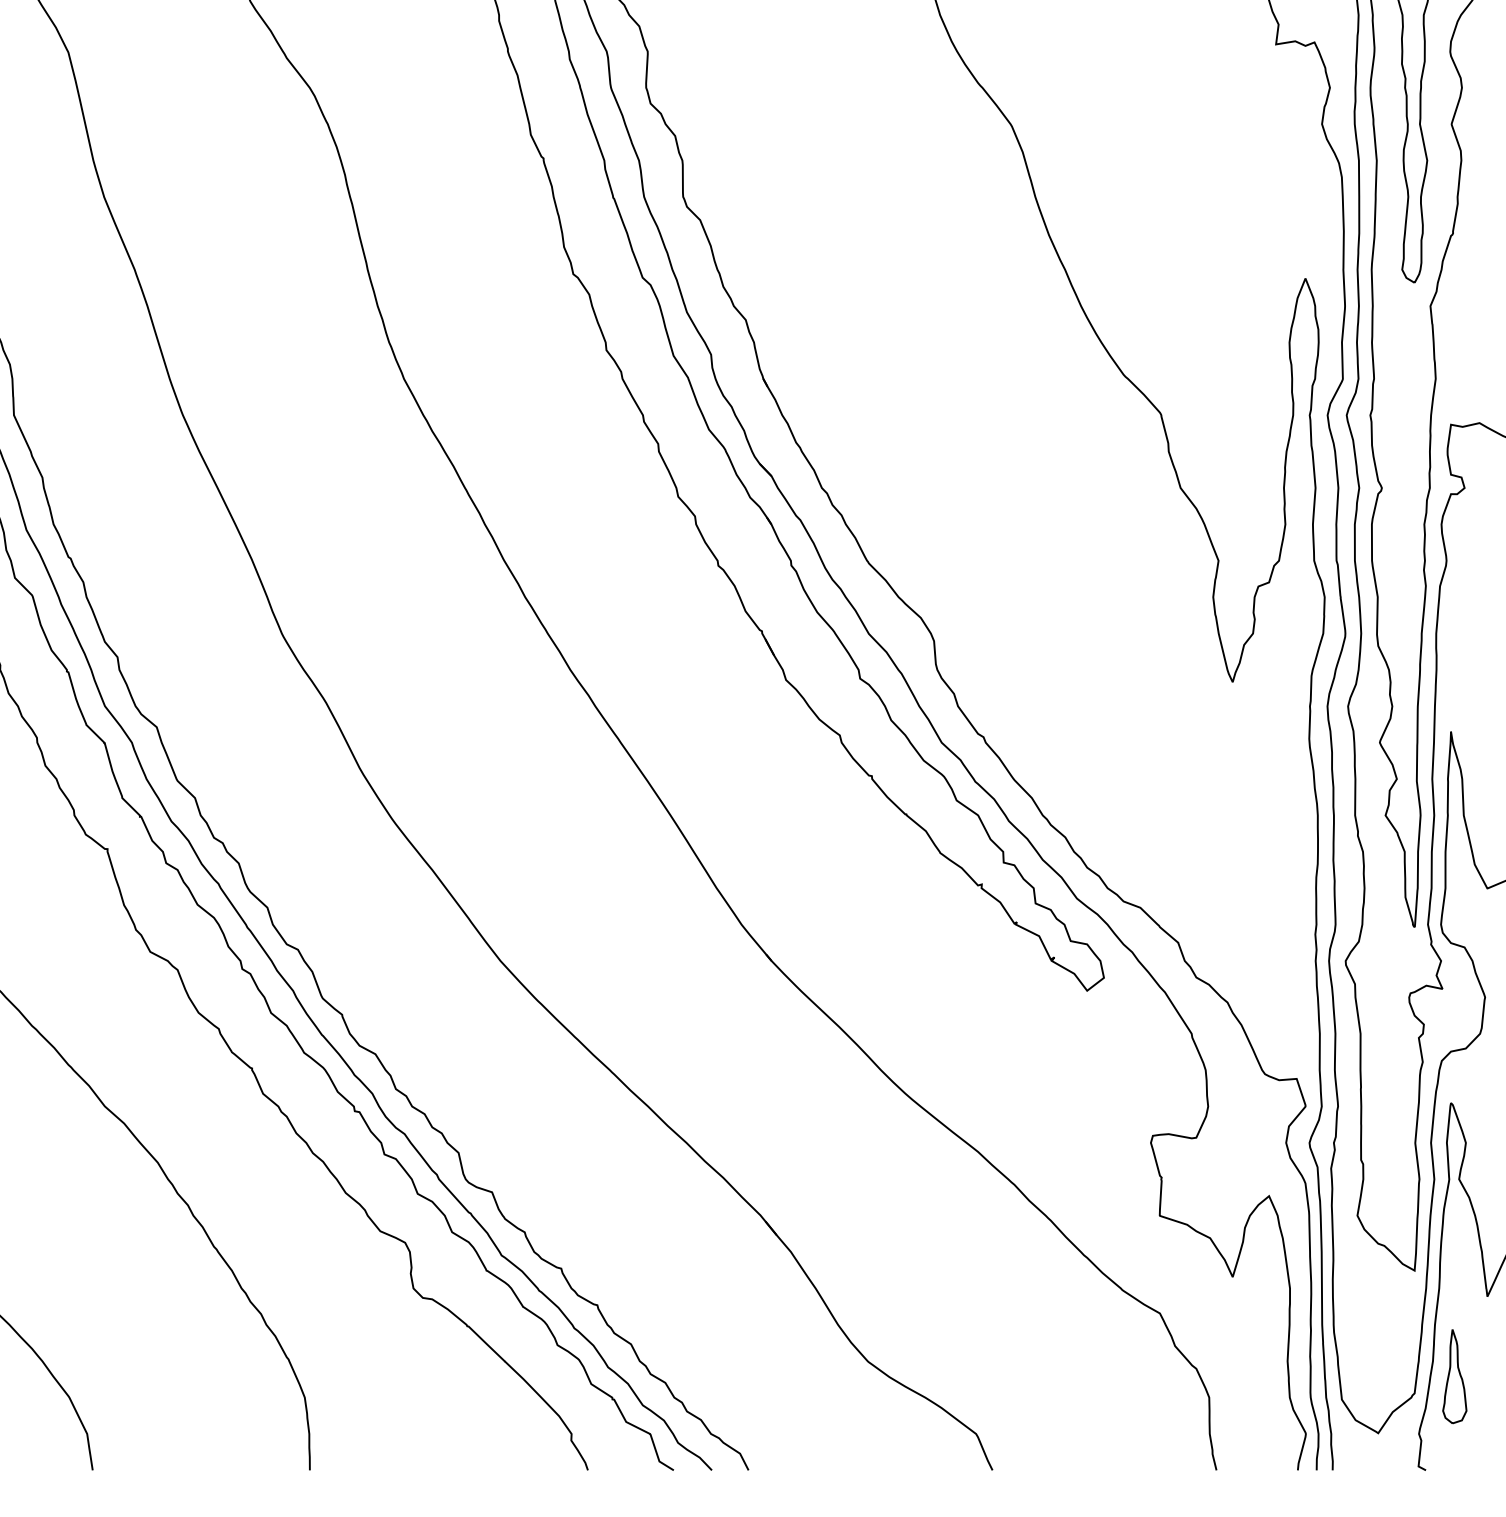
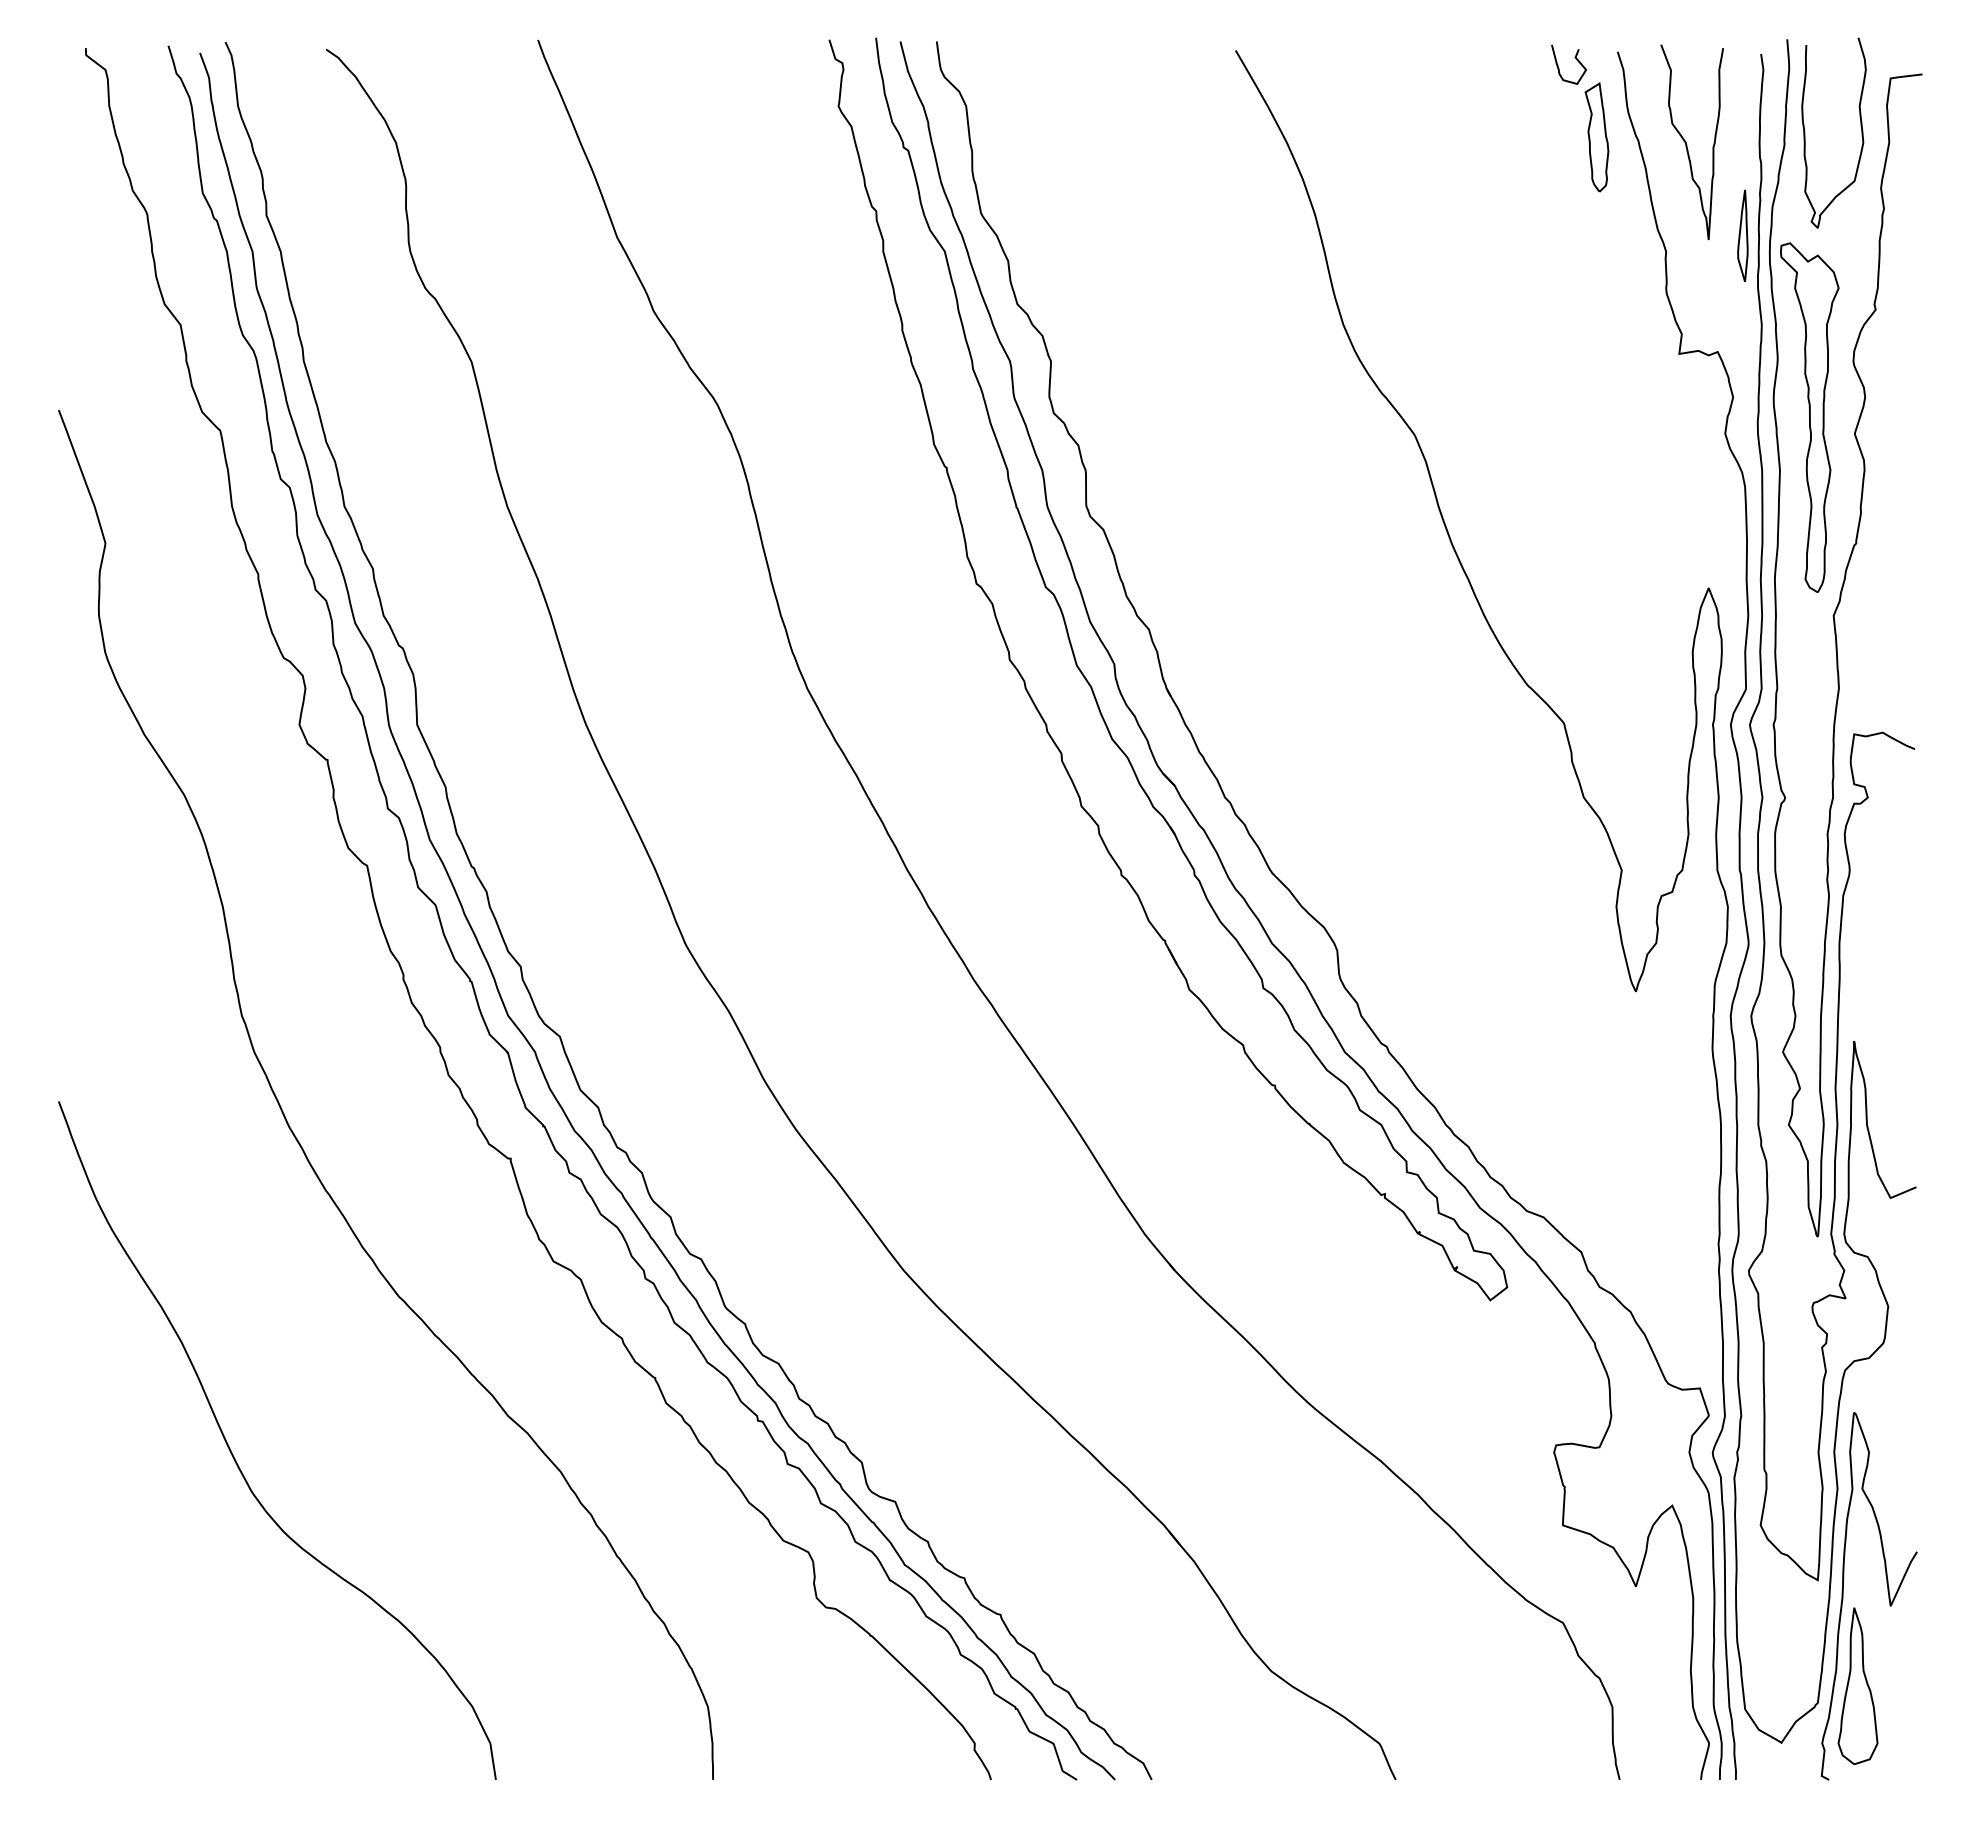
part: (1454, 1375) -> (1857, 1685), size x1.67

